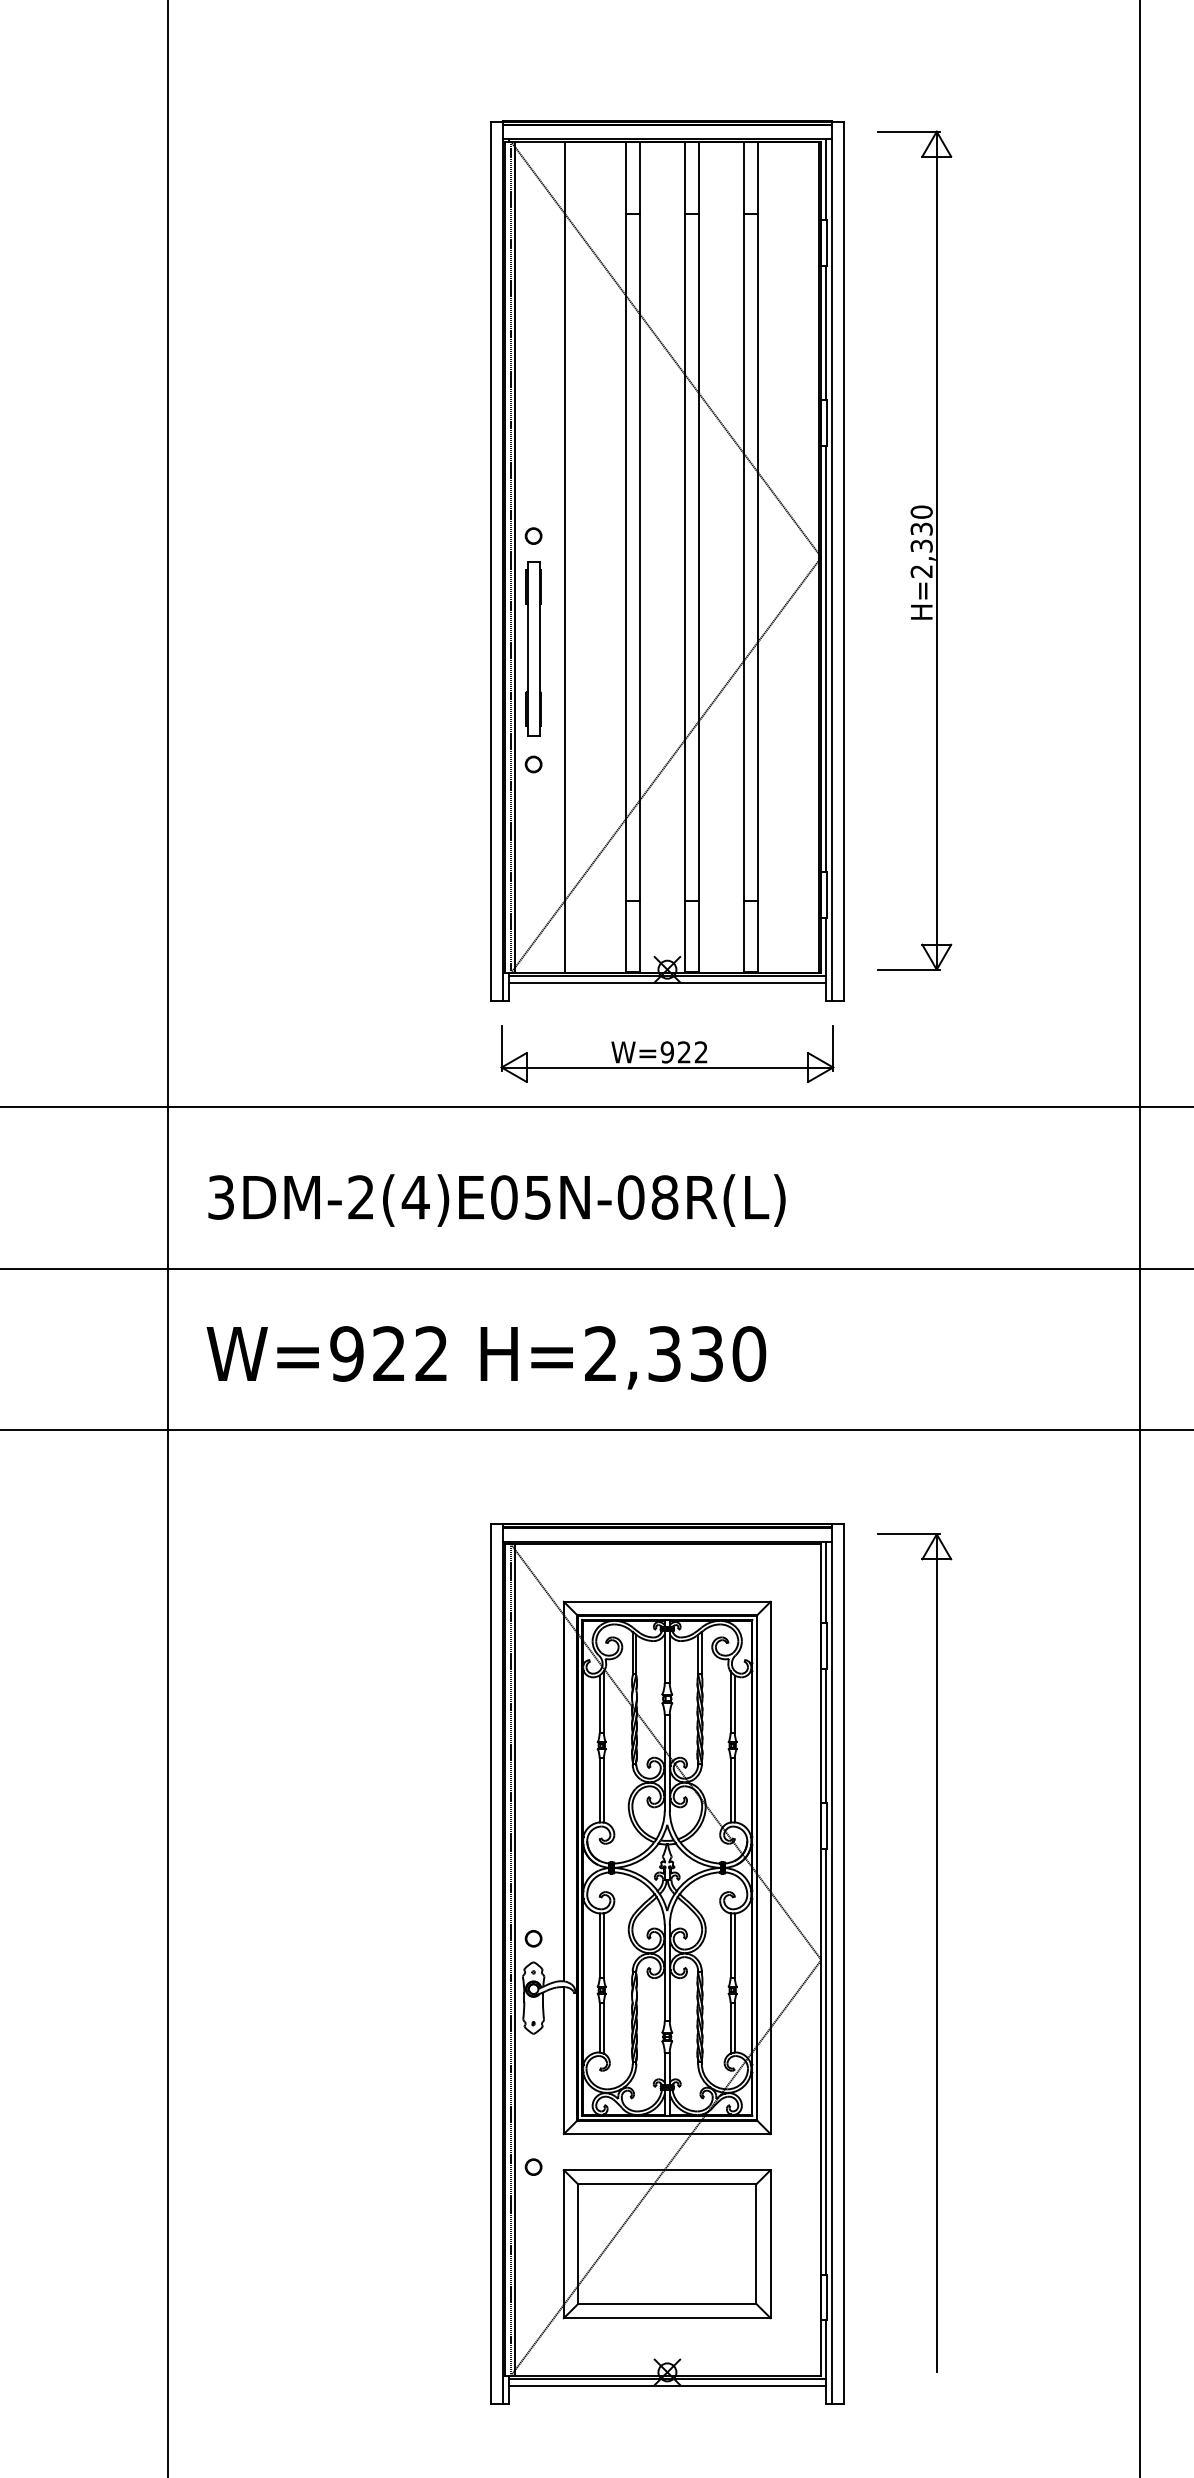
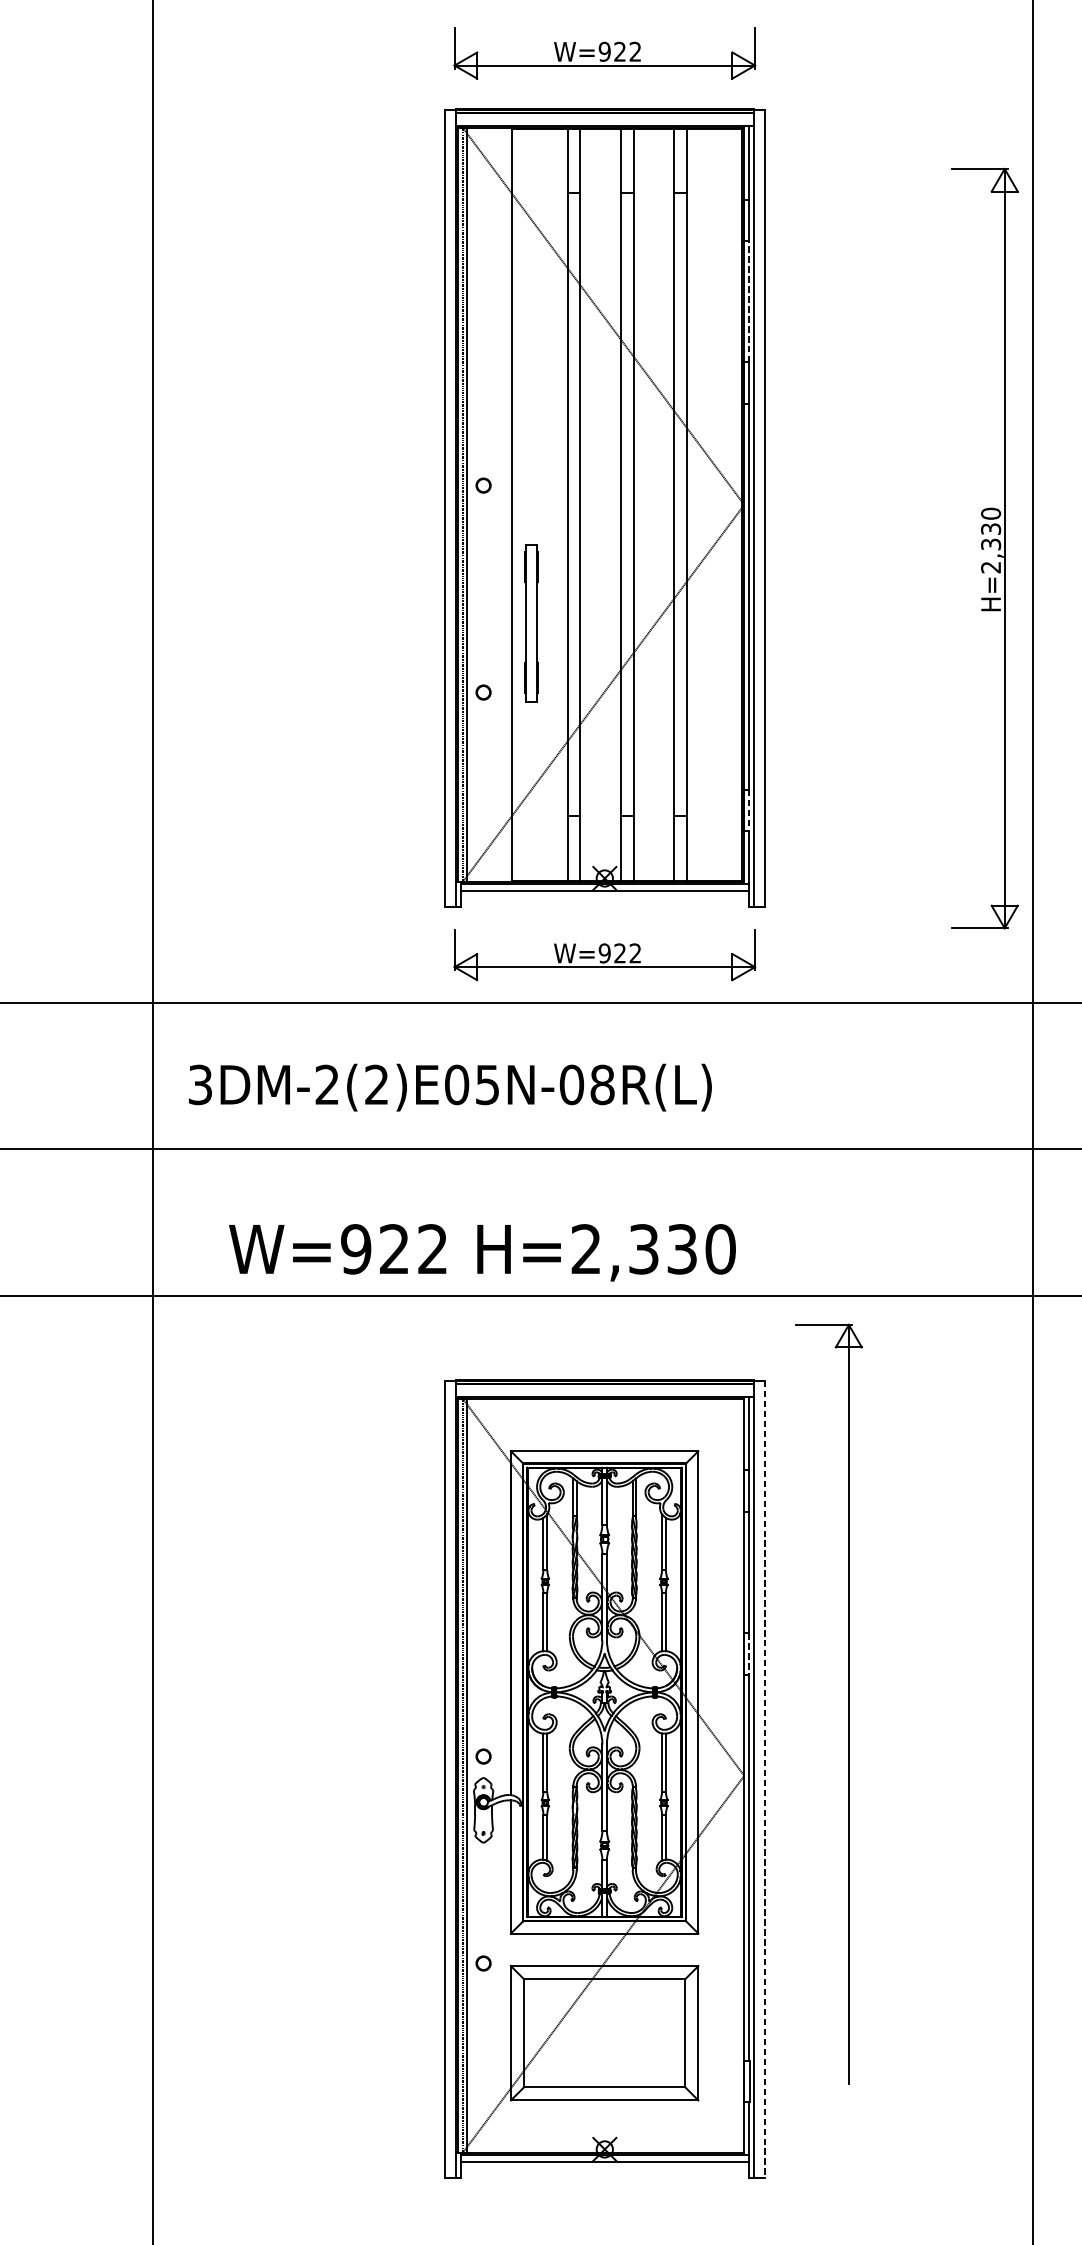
part: (667, 58) -> (604, 52), added
line: (826, 332) -> (748, 301), solid -> dashed
part: (914, 550) -> (984, 548), moved
part: (533, 648) -> (531, 622), moved
line: (827, 894) -> (749, 810), solid -> dashed
text: (415, 1197) -> (376, 1084), 3DM-2(4)E05N-08R(L) -> 3DM-2(2)E05N-08R(L)
text: (486, 1357) -> (482, 1252), moved
line: (827, 1825) -> (749, 1653), solid -> dashed
part: (936, 1952) -> (848, 1703), moved
line: (844, 1963) -> (765, 1778), solid -> dashed

